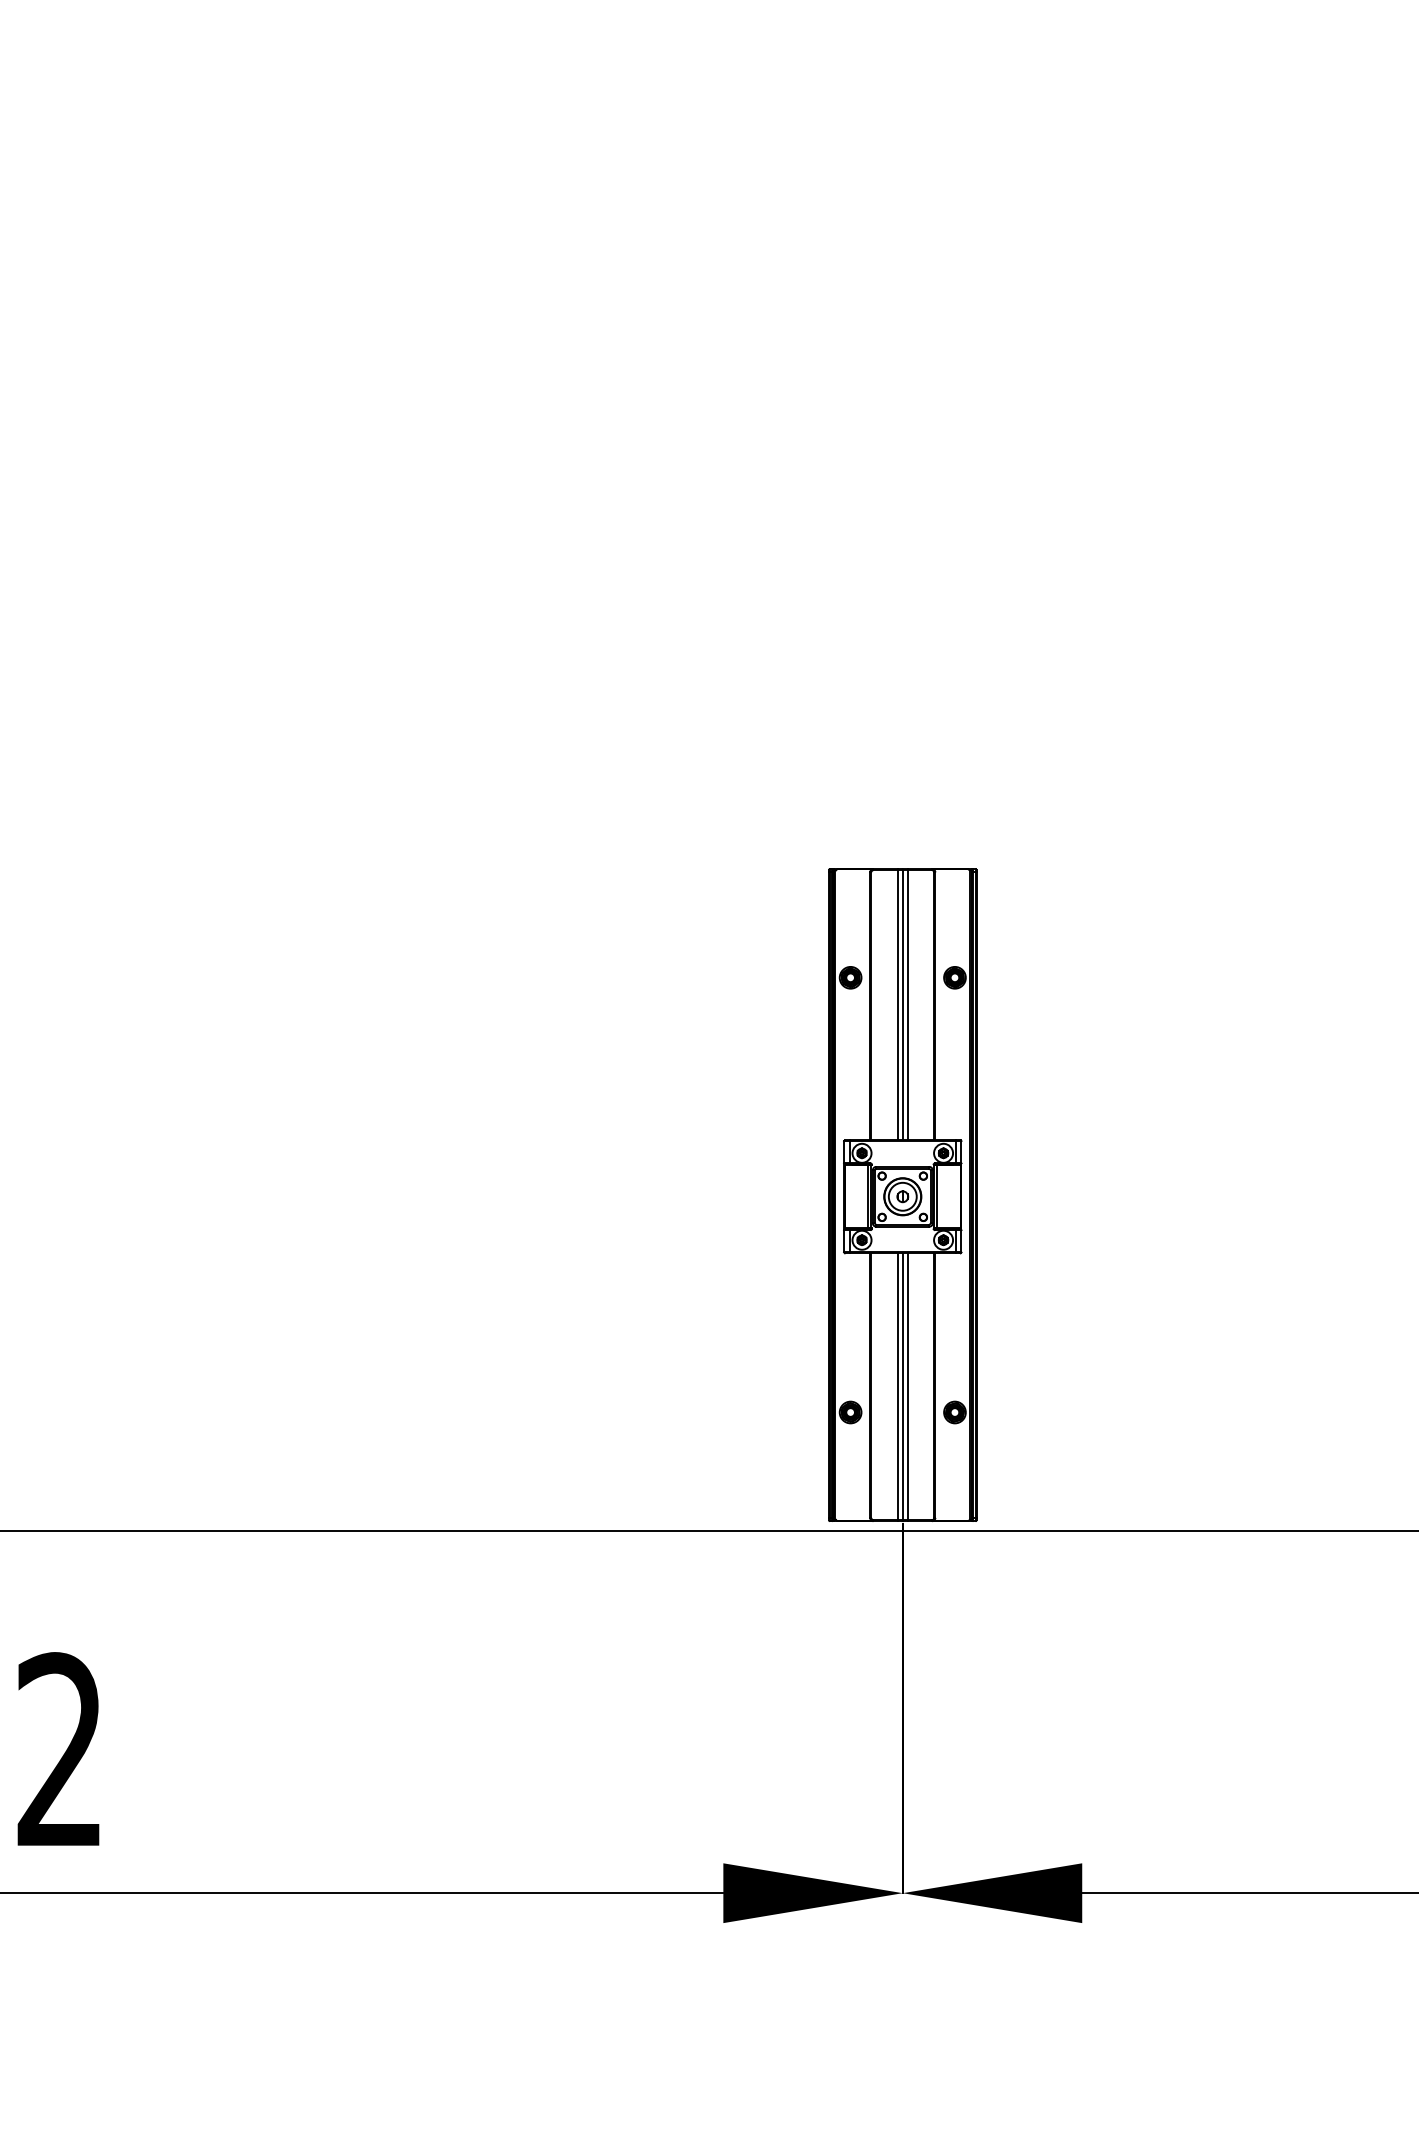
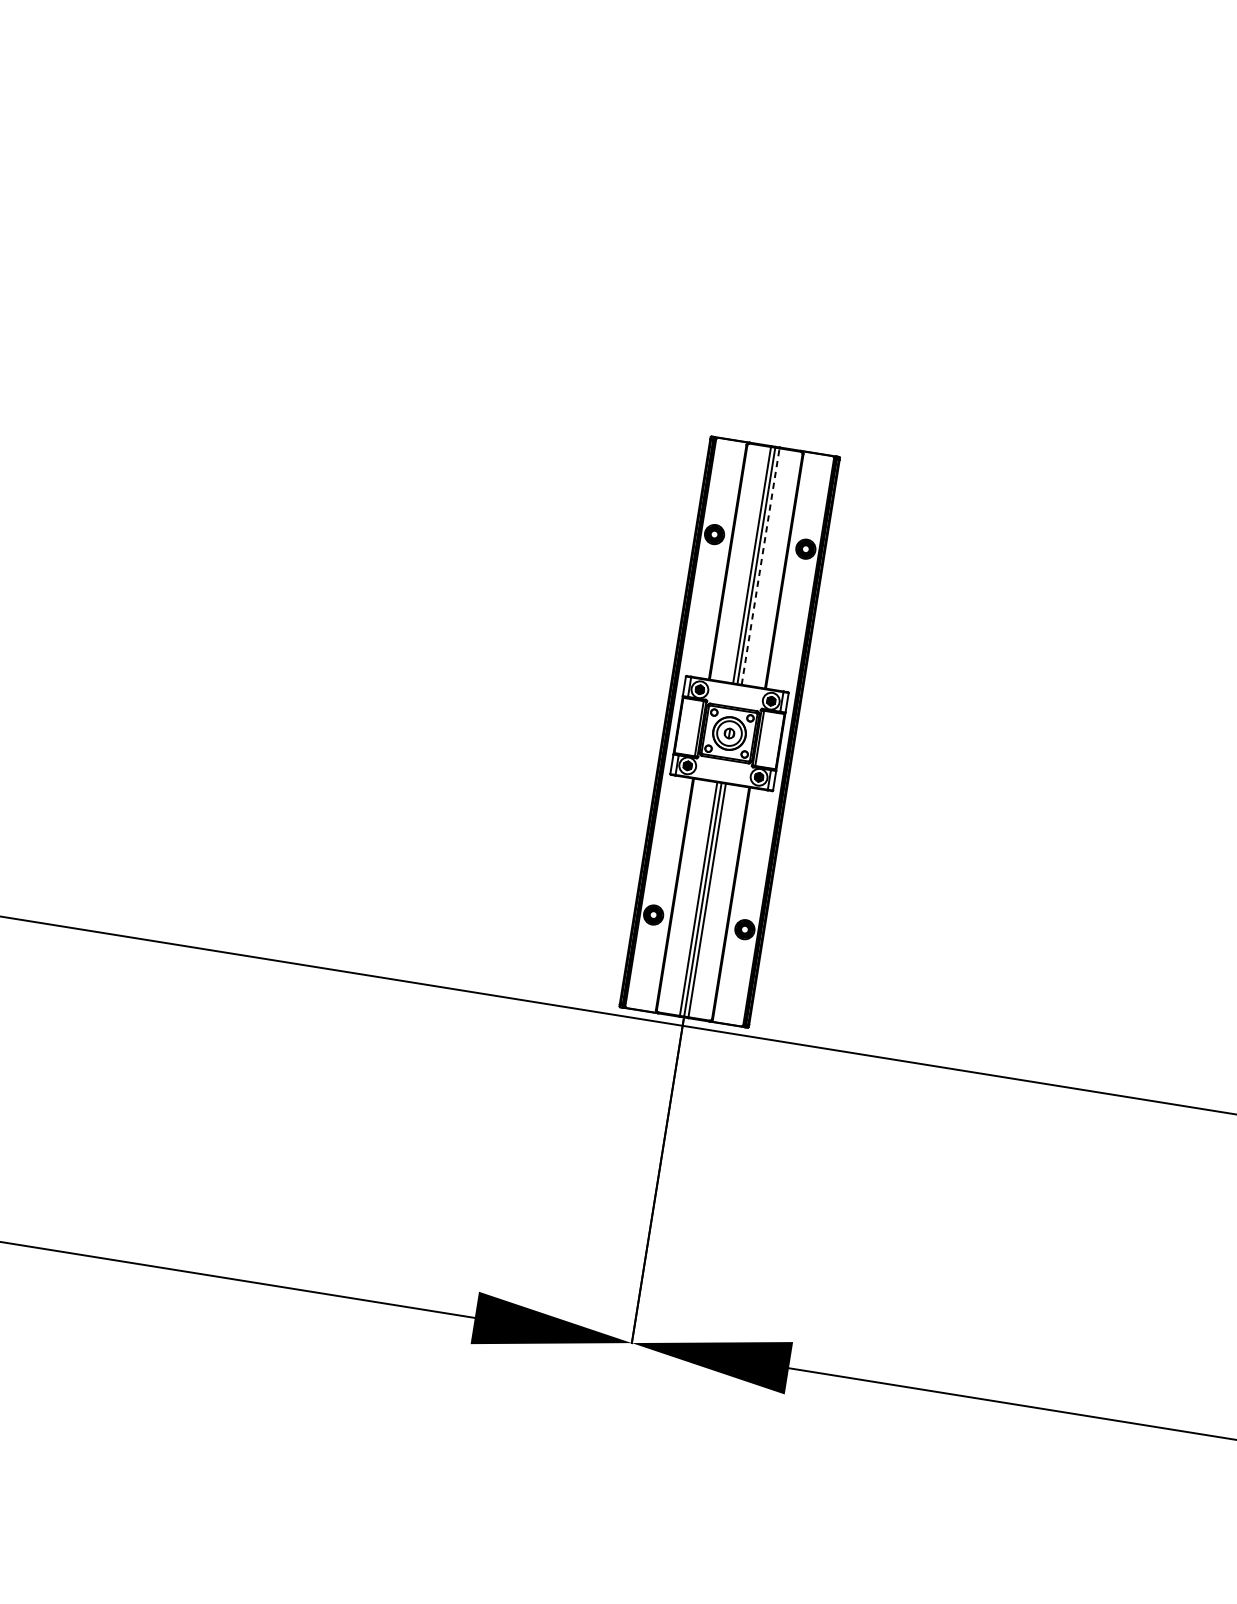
line: (907, 1004) -> (760, 565), solid -> dashed

